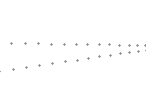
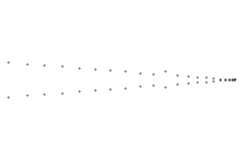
part: (129, 48) -> (166, 79), size x1.6

